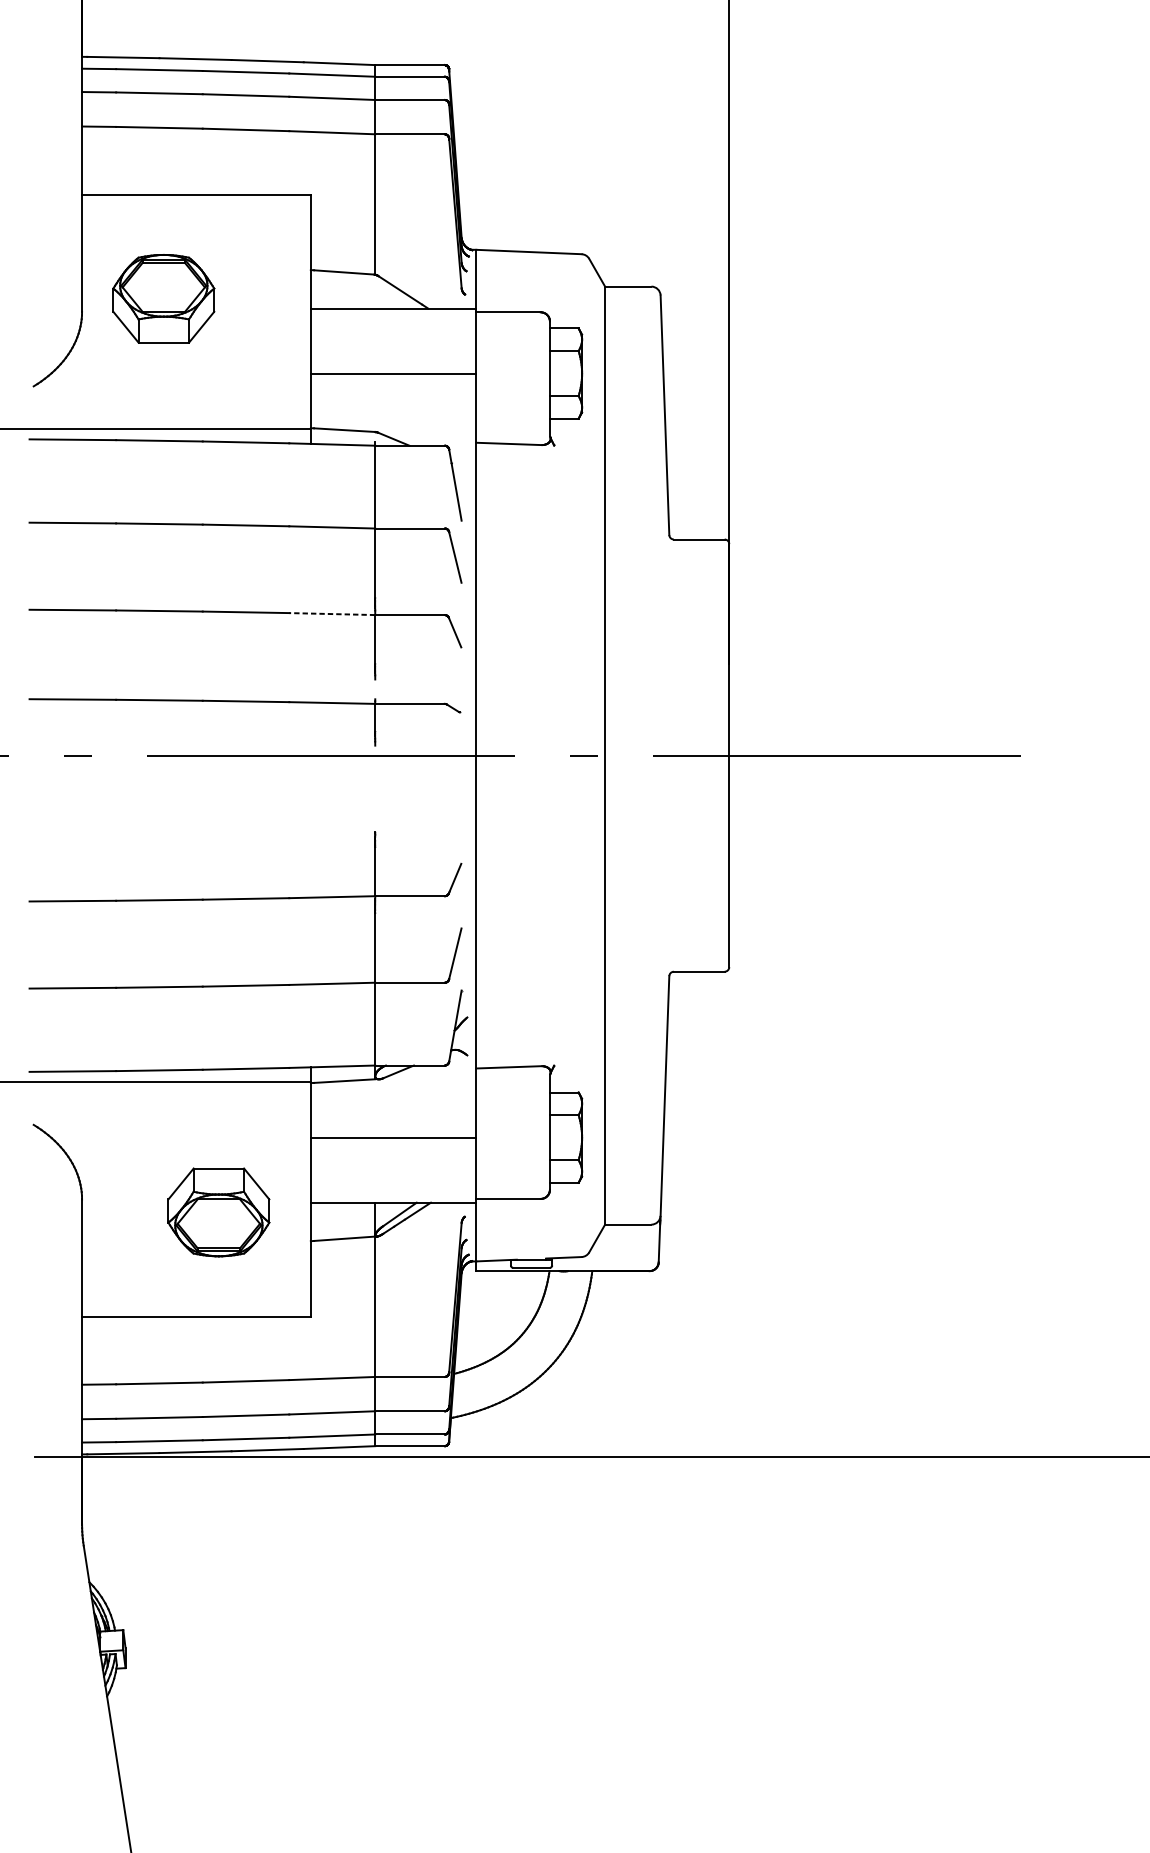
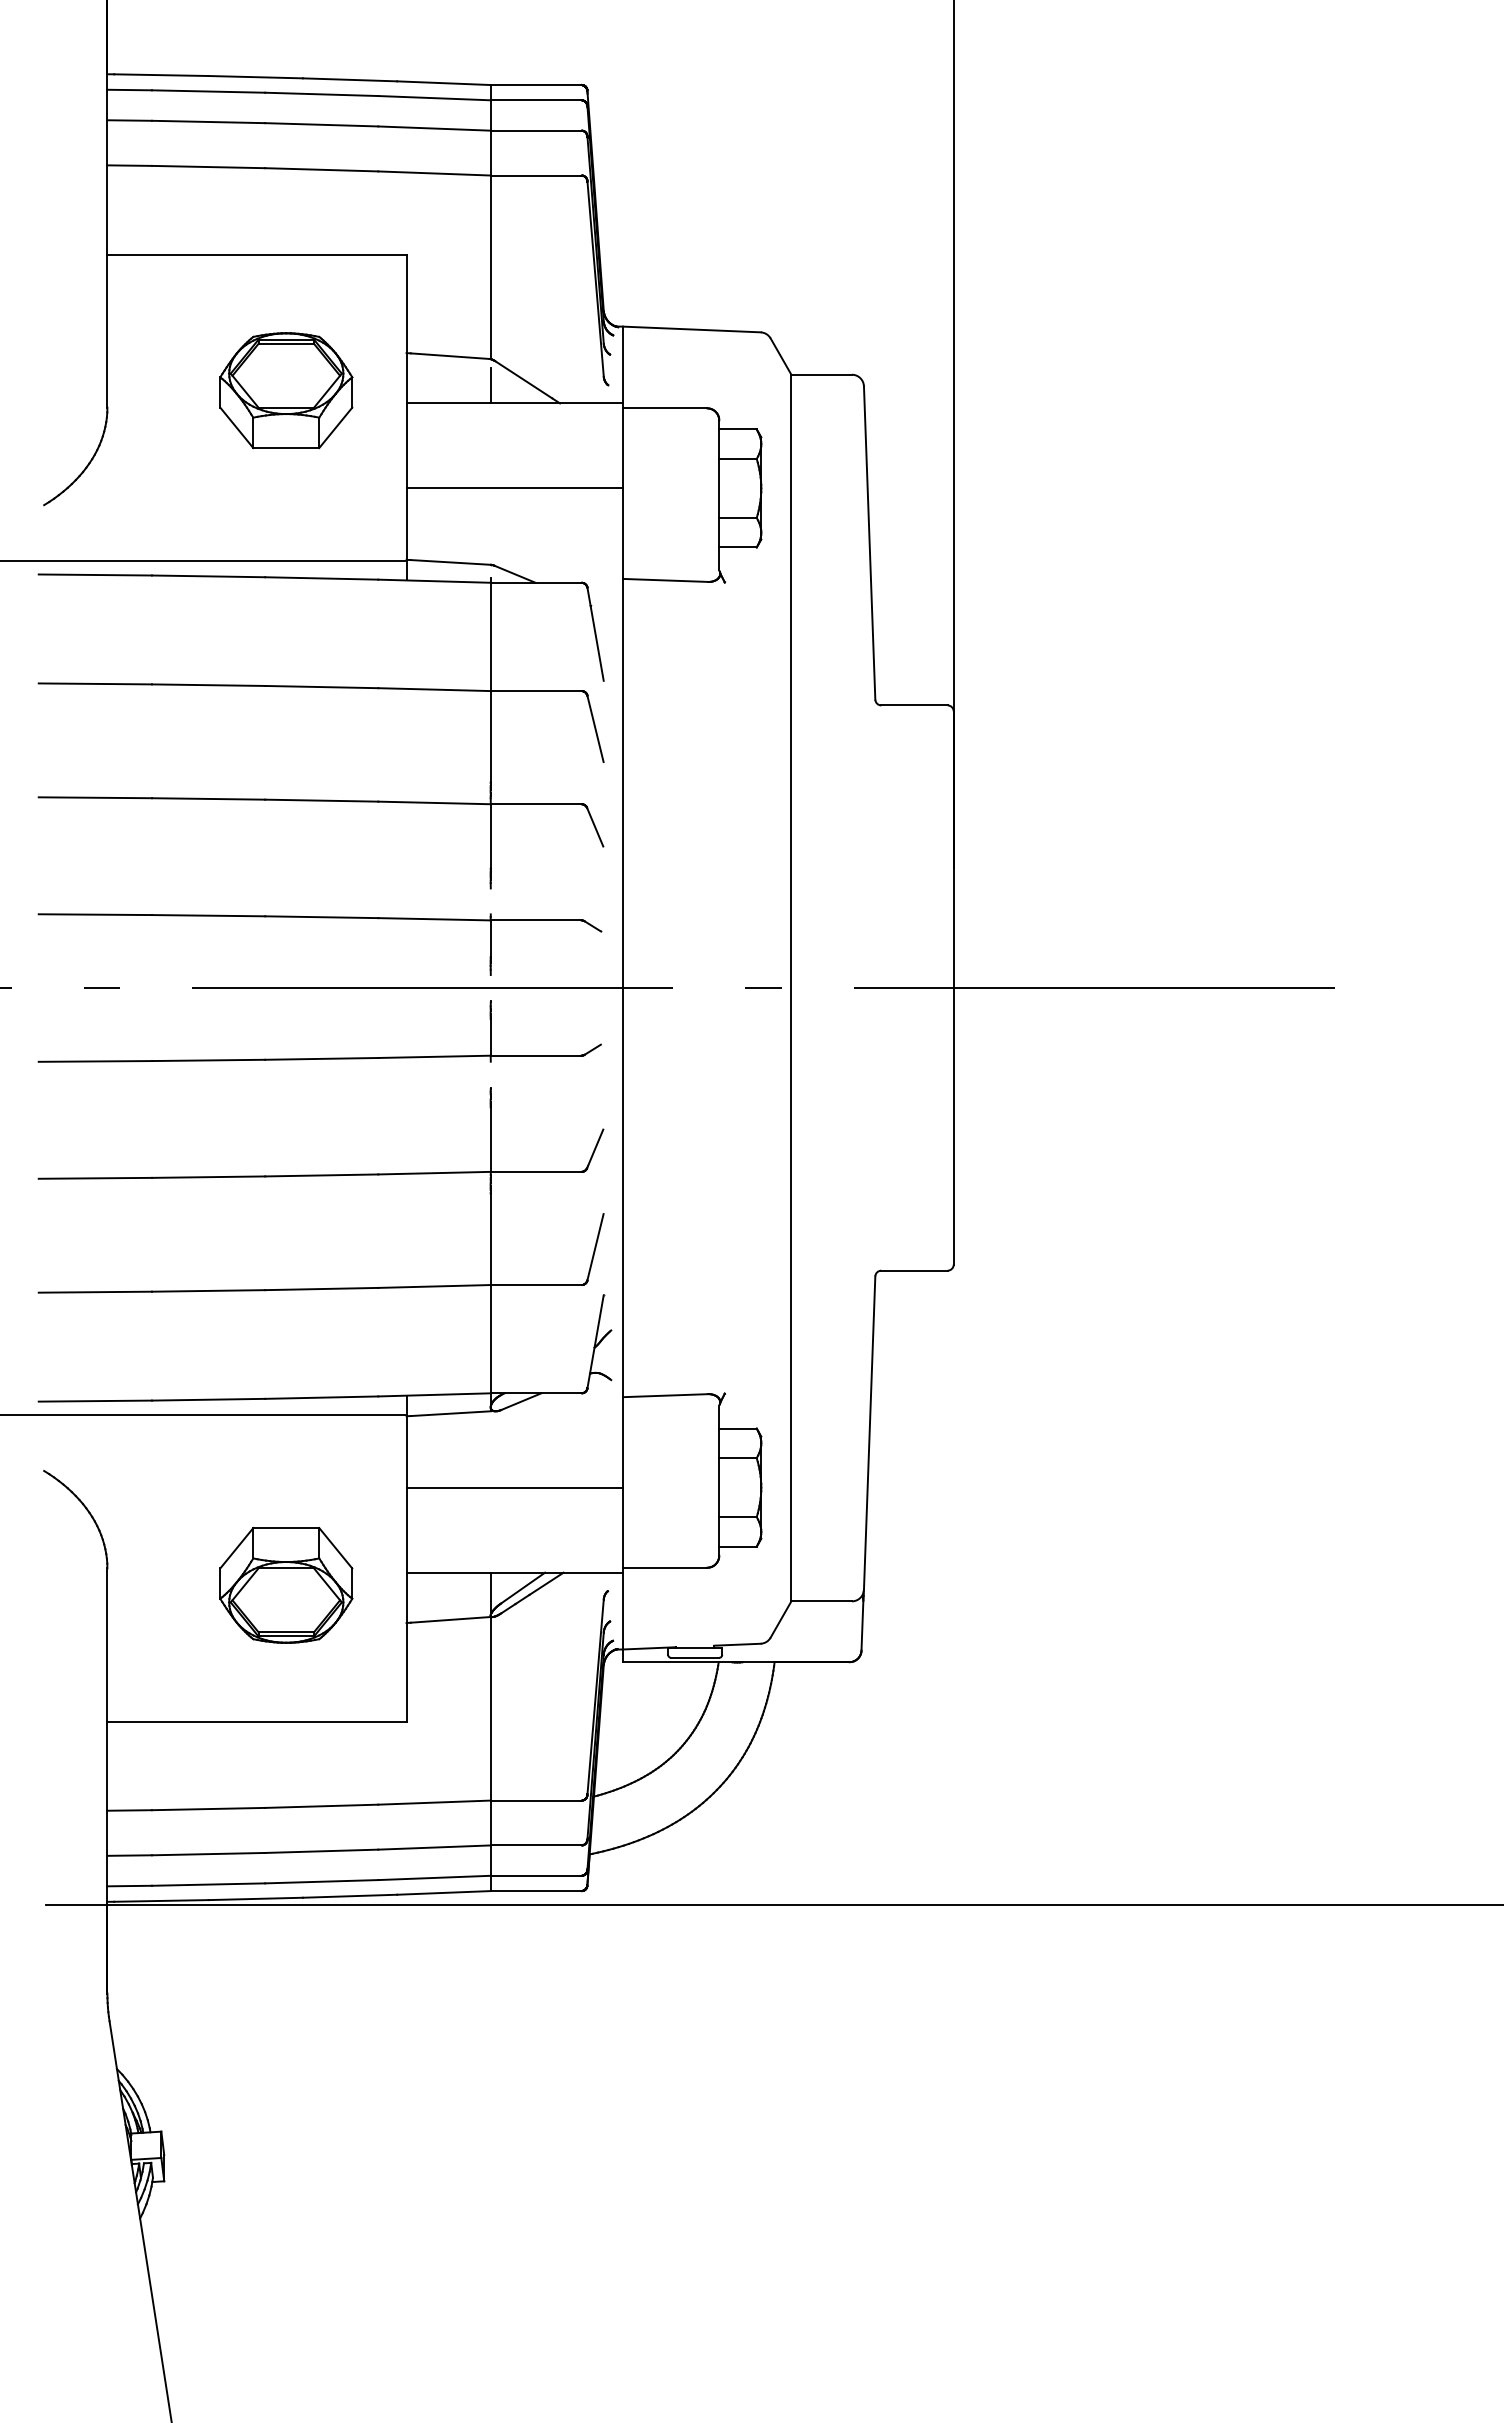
line: (375, 294) -> (490, 385), added
part: (163, 298) -> (286, 390), moved
line: (332, 613) -> (434, 802), dashed -> solid
part: (248, 808) -> (325, 1057), added

